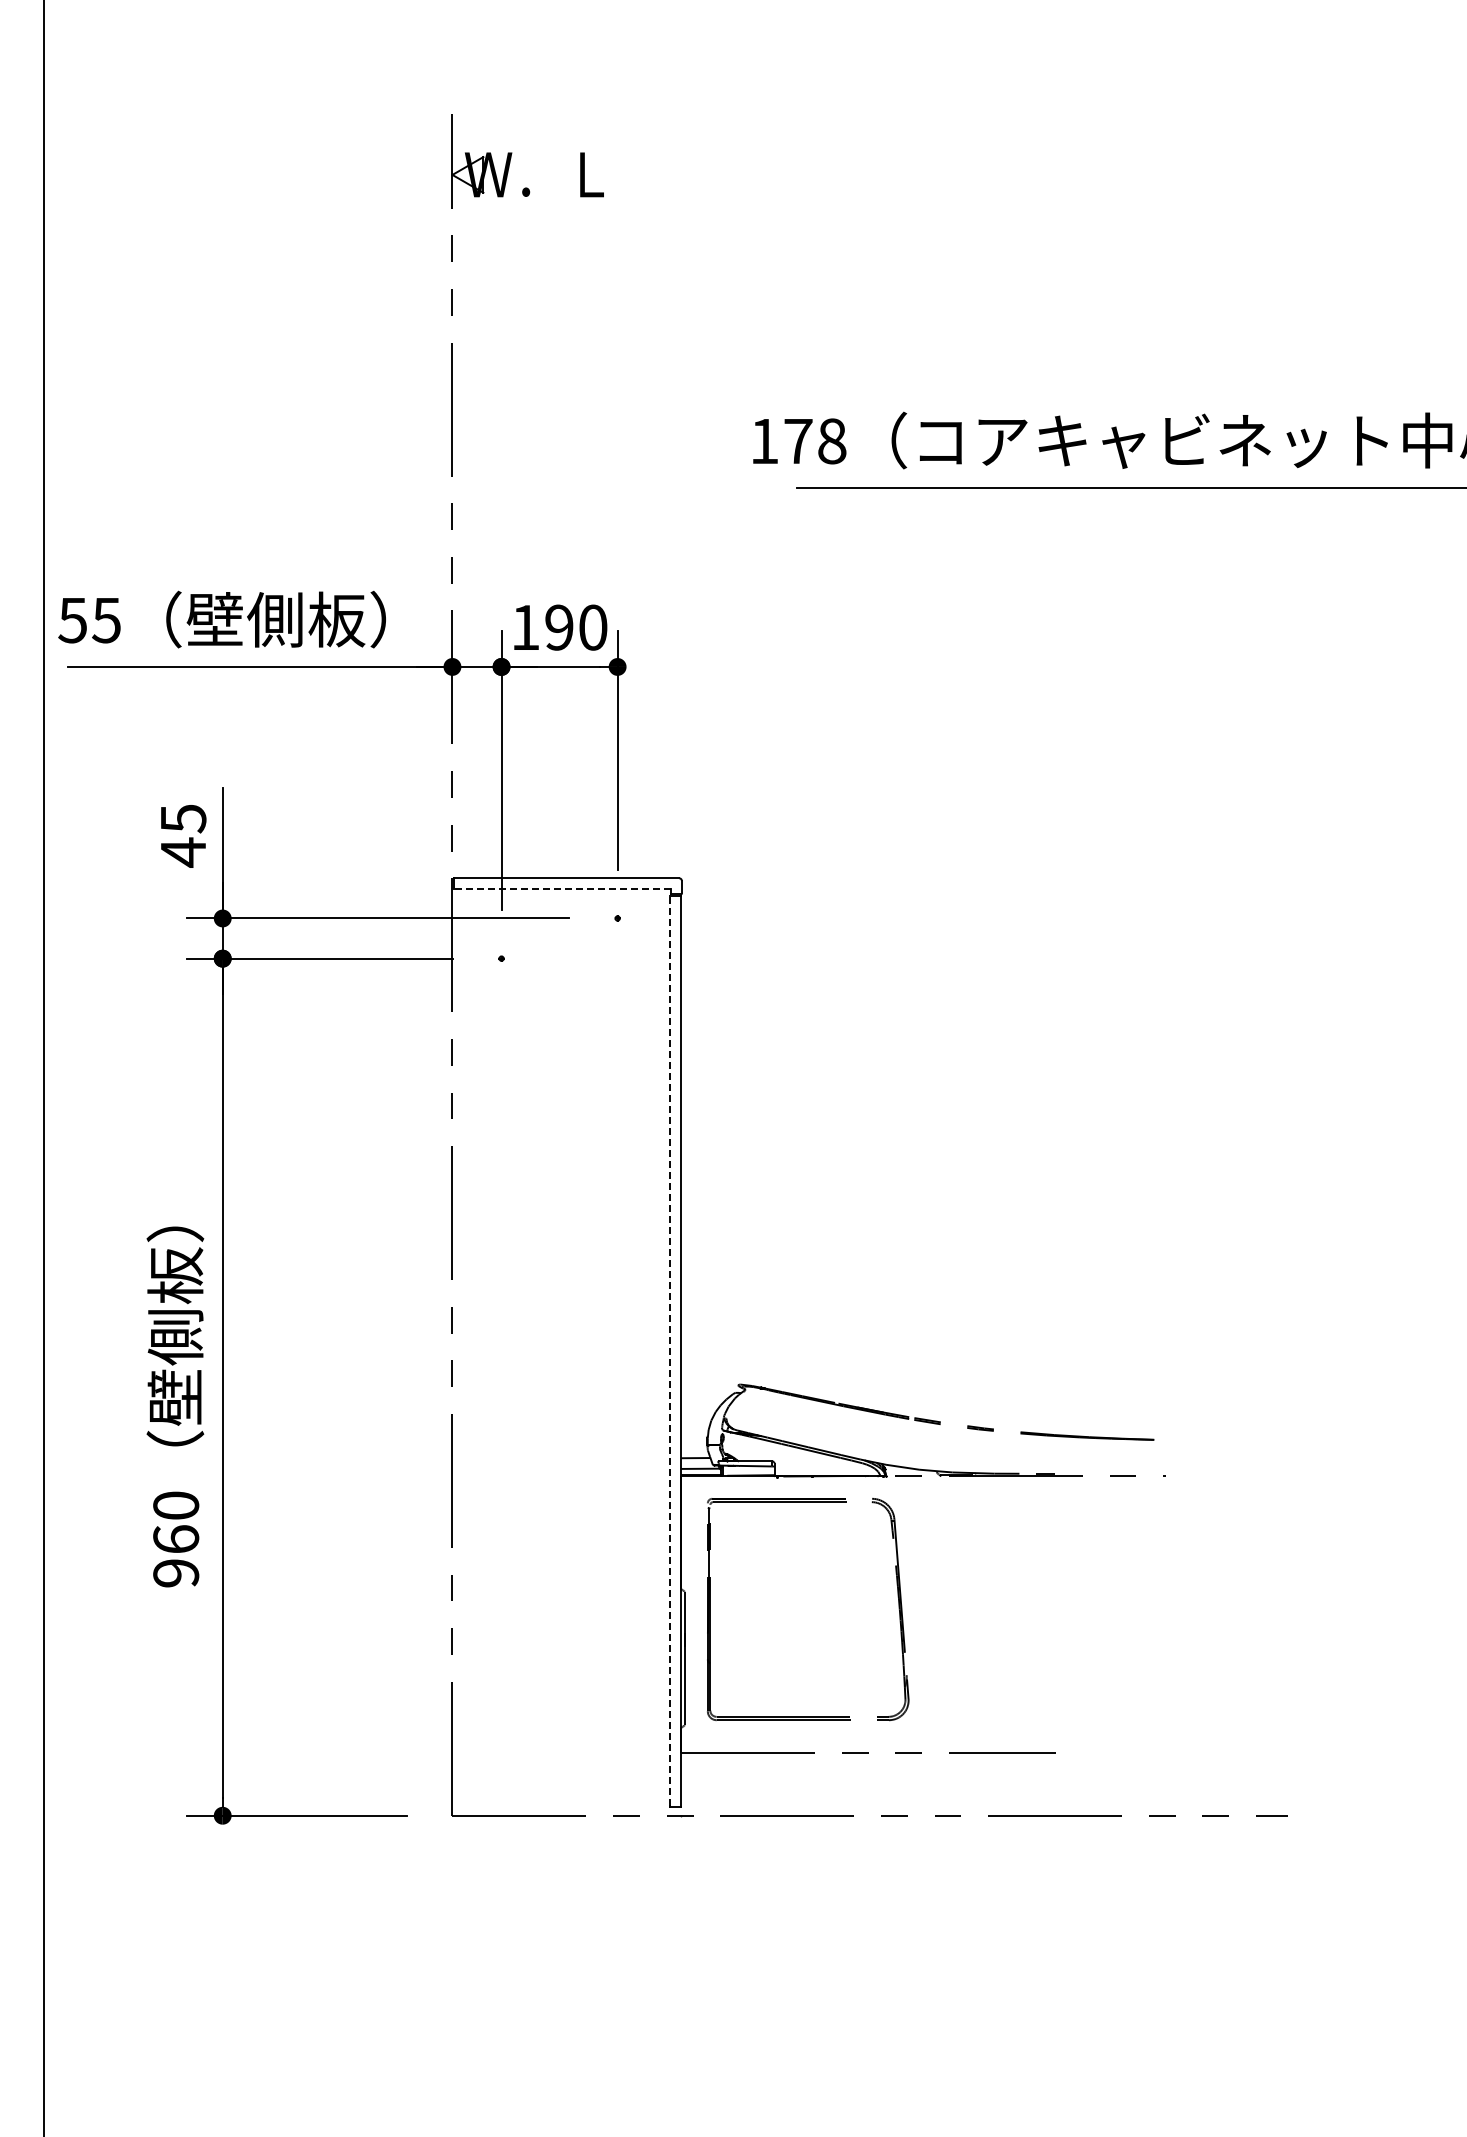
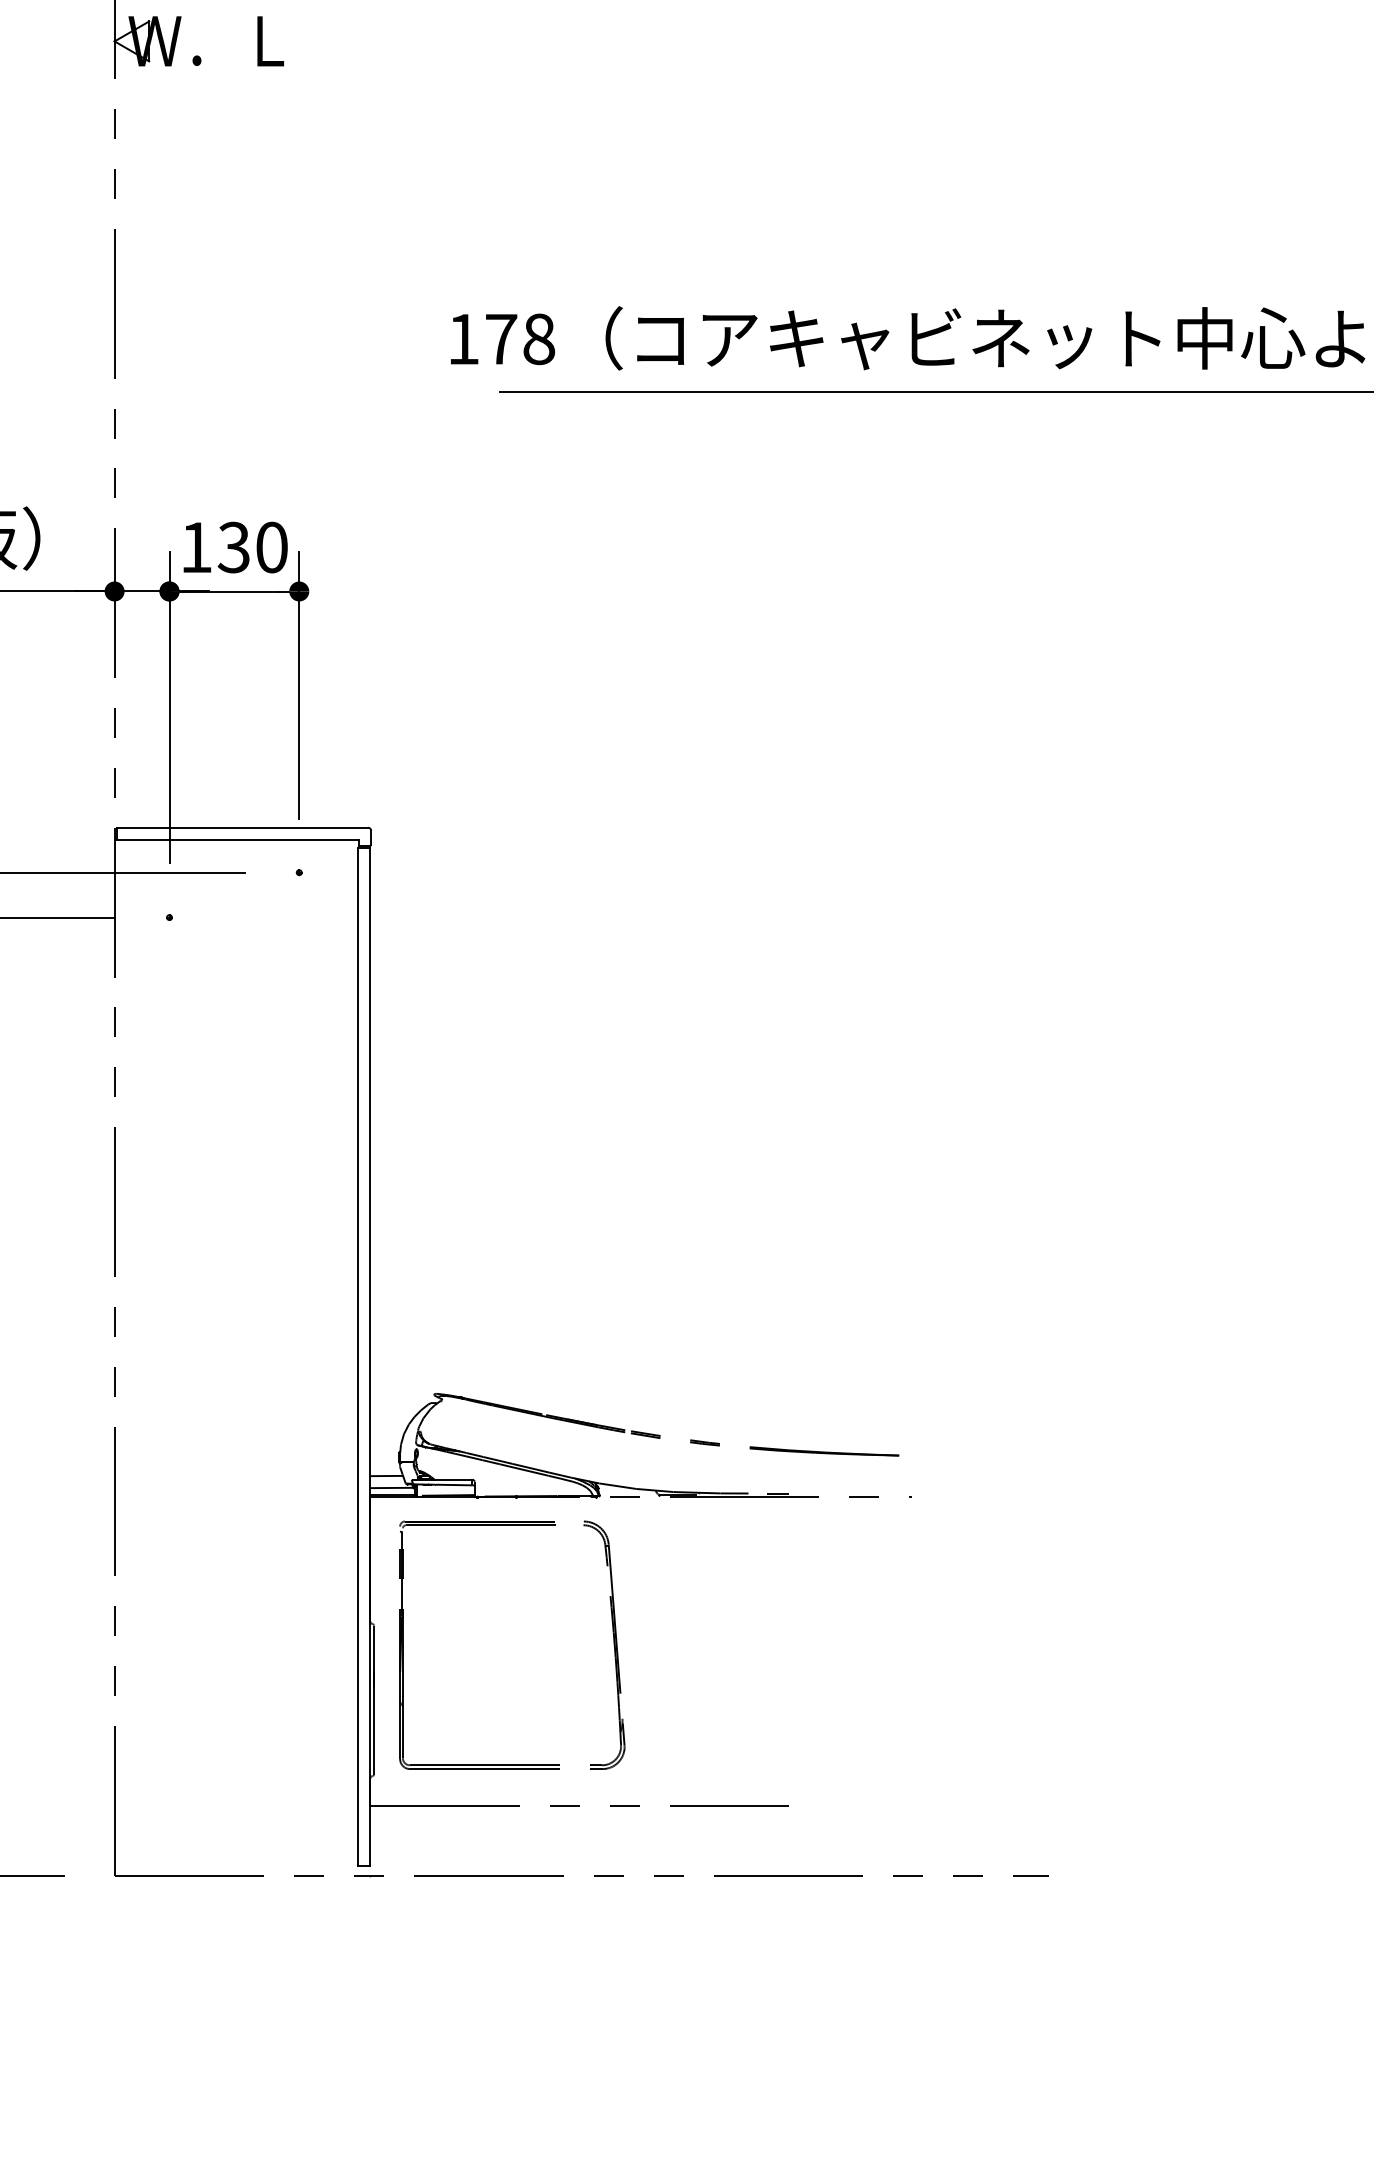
text: (558, 627) -> (233, 547), 190 -> 130
line: (562, 889) -> (237, 840), dashed -> solid
line: (670, 1351) -> (358, 1356), dashed -> solid

